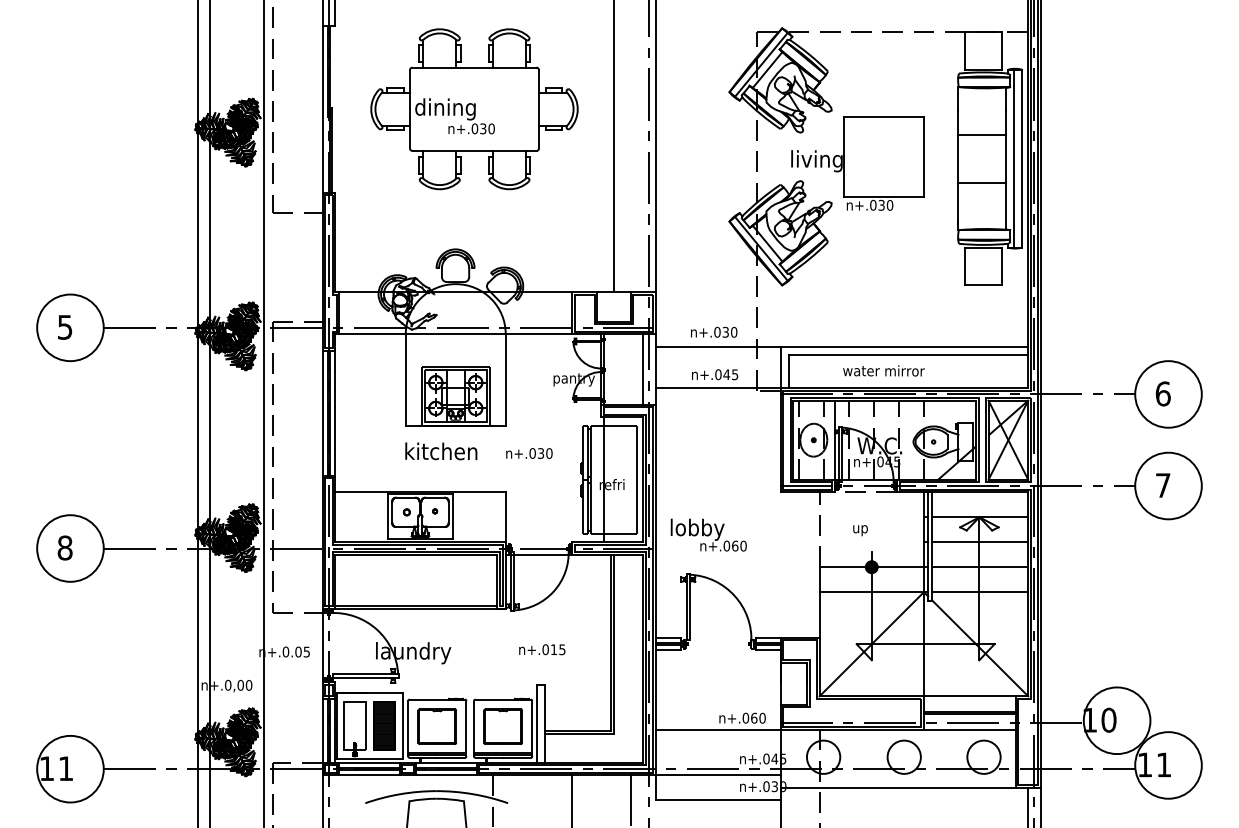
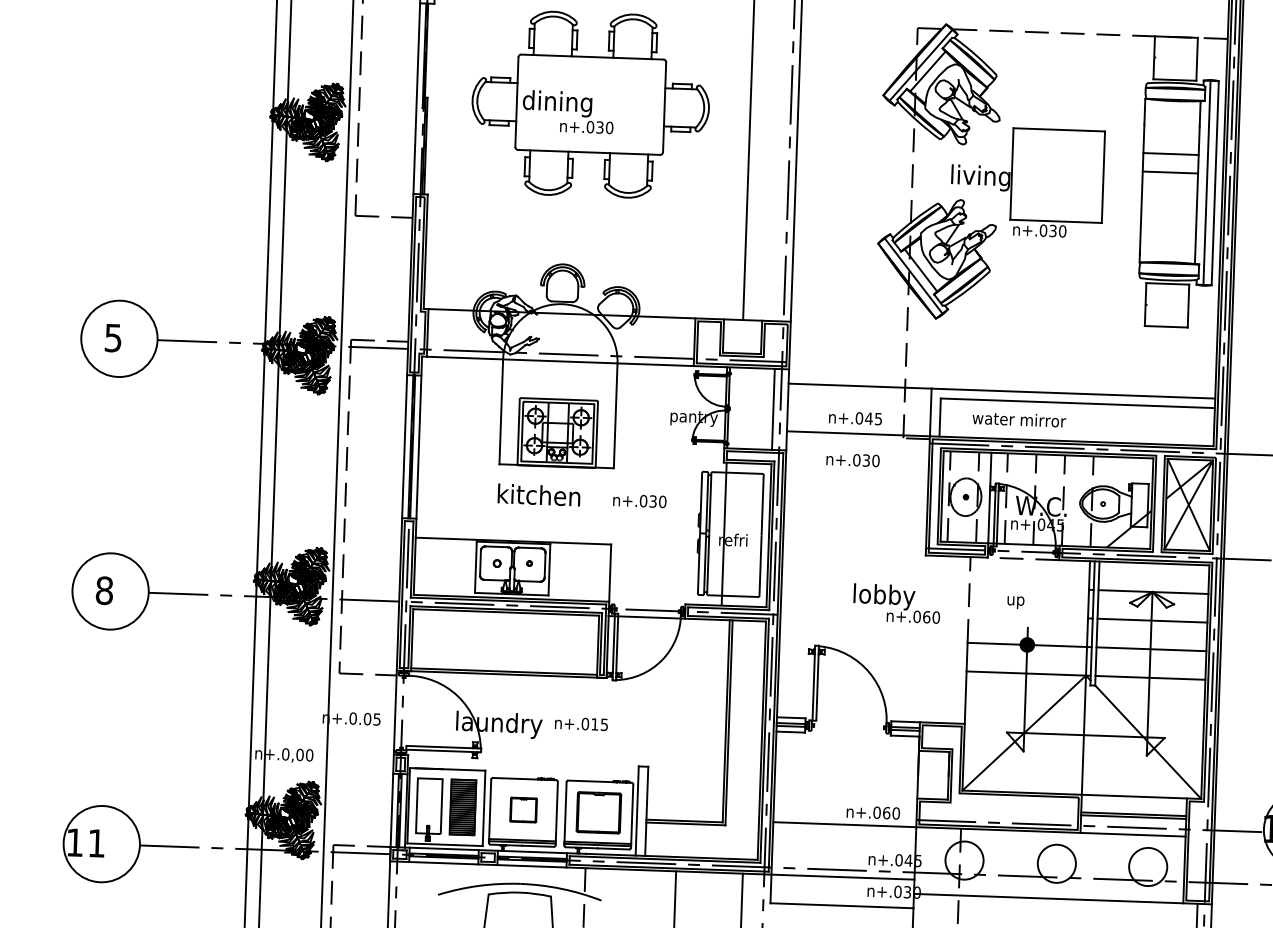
line: (982, 182) -> (1170, 172), moved
text: (714, 331) -> (853, 459), moved
text: (883, 370) -> (1018, 419), moved
text: (708, 534) -> (896, 602), moved
text: (542, 649) -> (581, 723), moved
part: (437, 726) -> (523, 809), size x0.6

